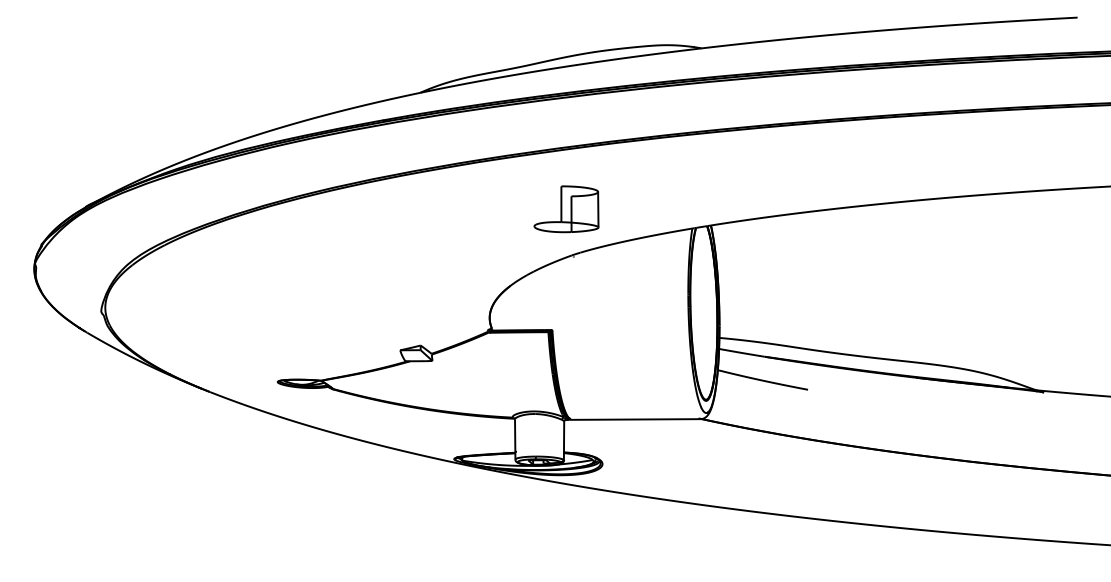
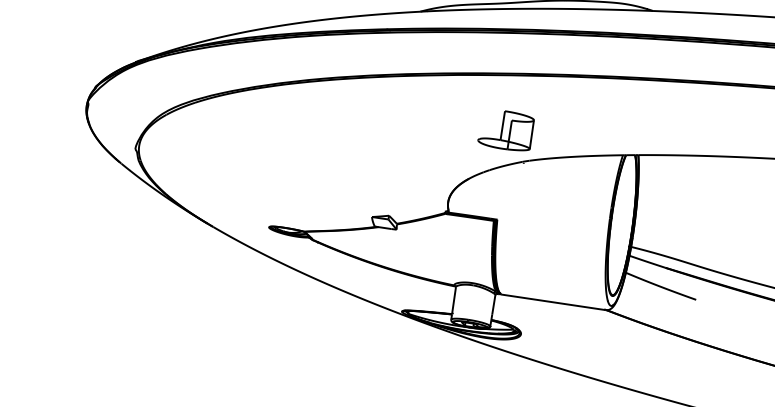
part: (566, 209) -> (506, 130), moved

